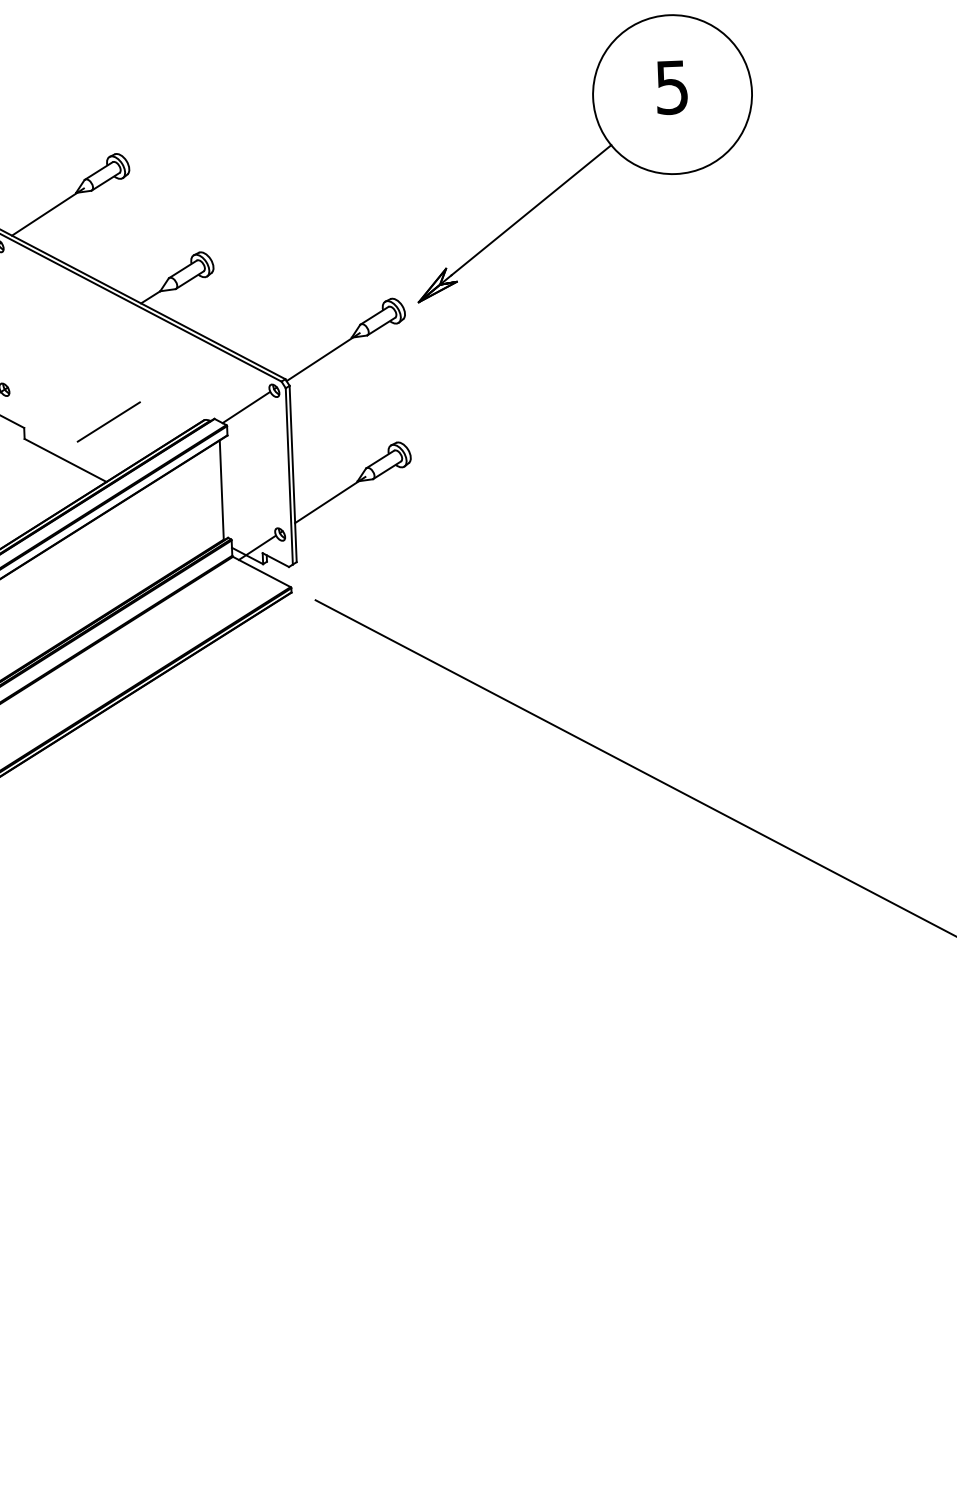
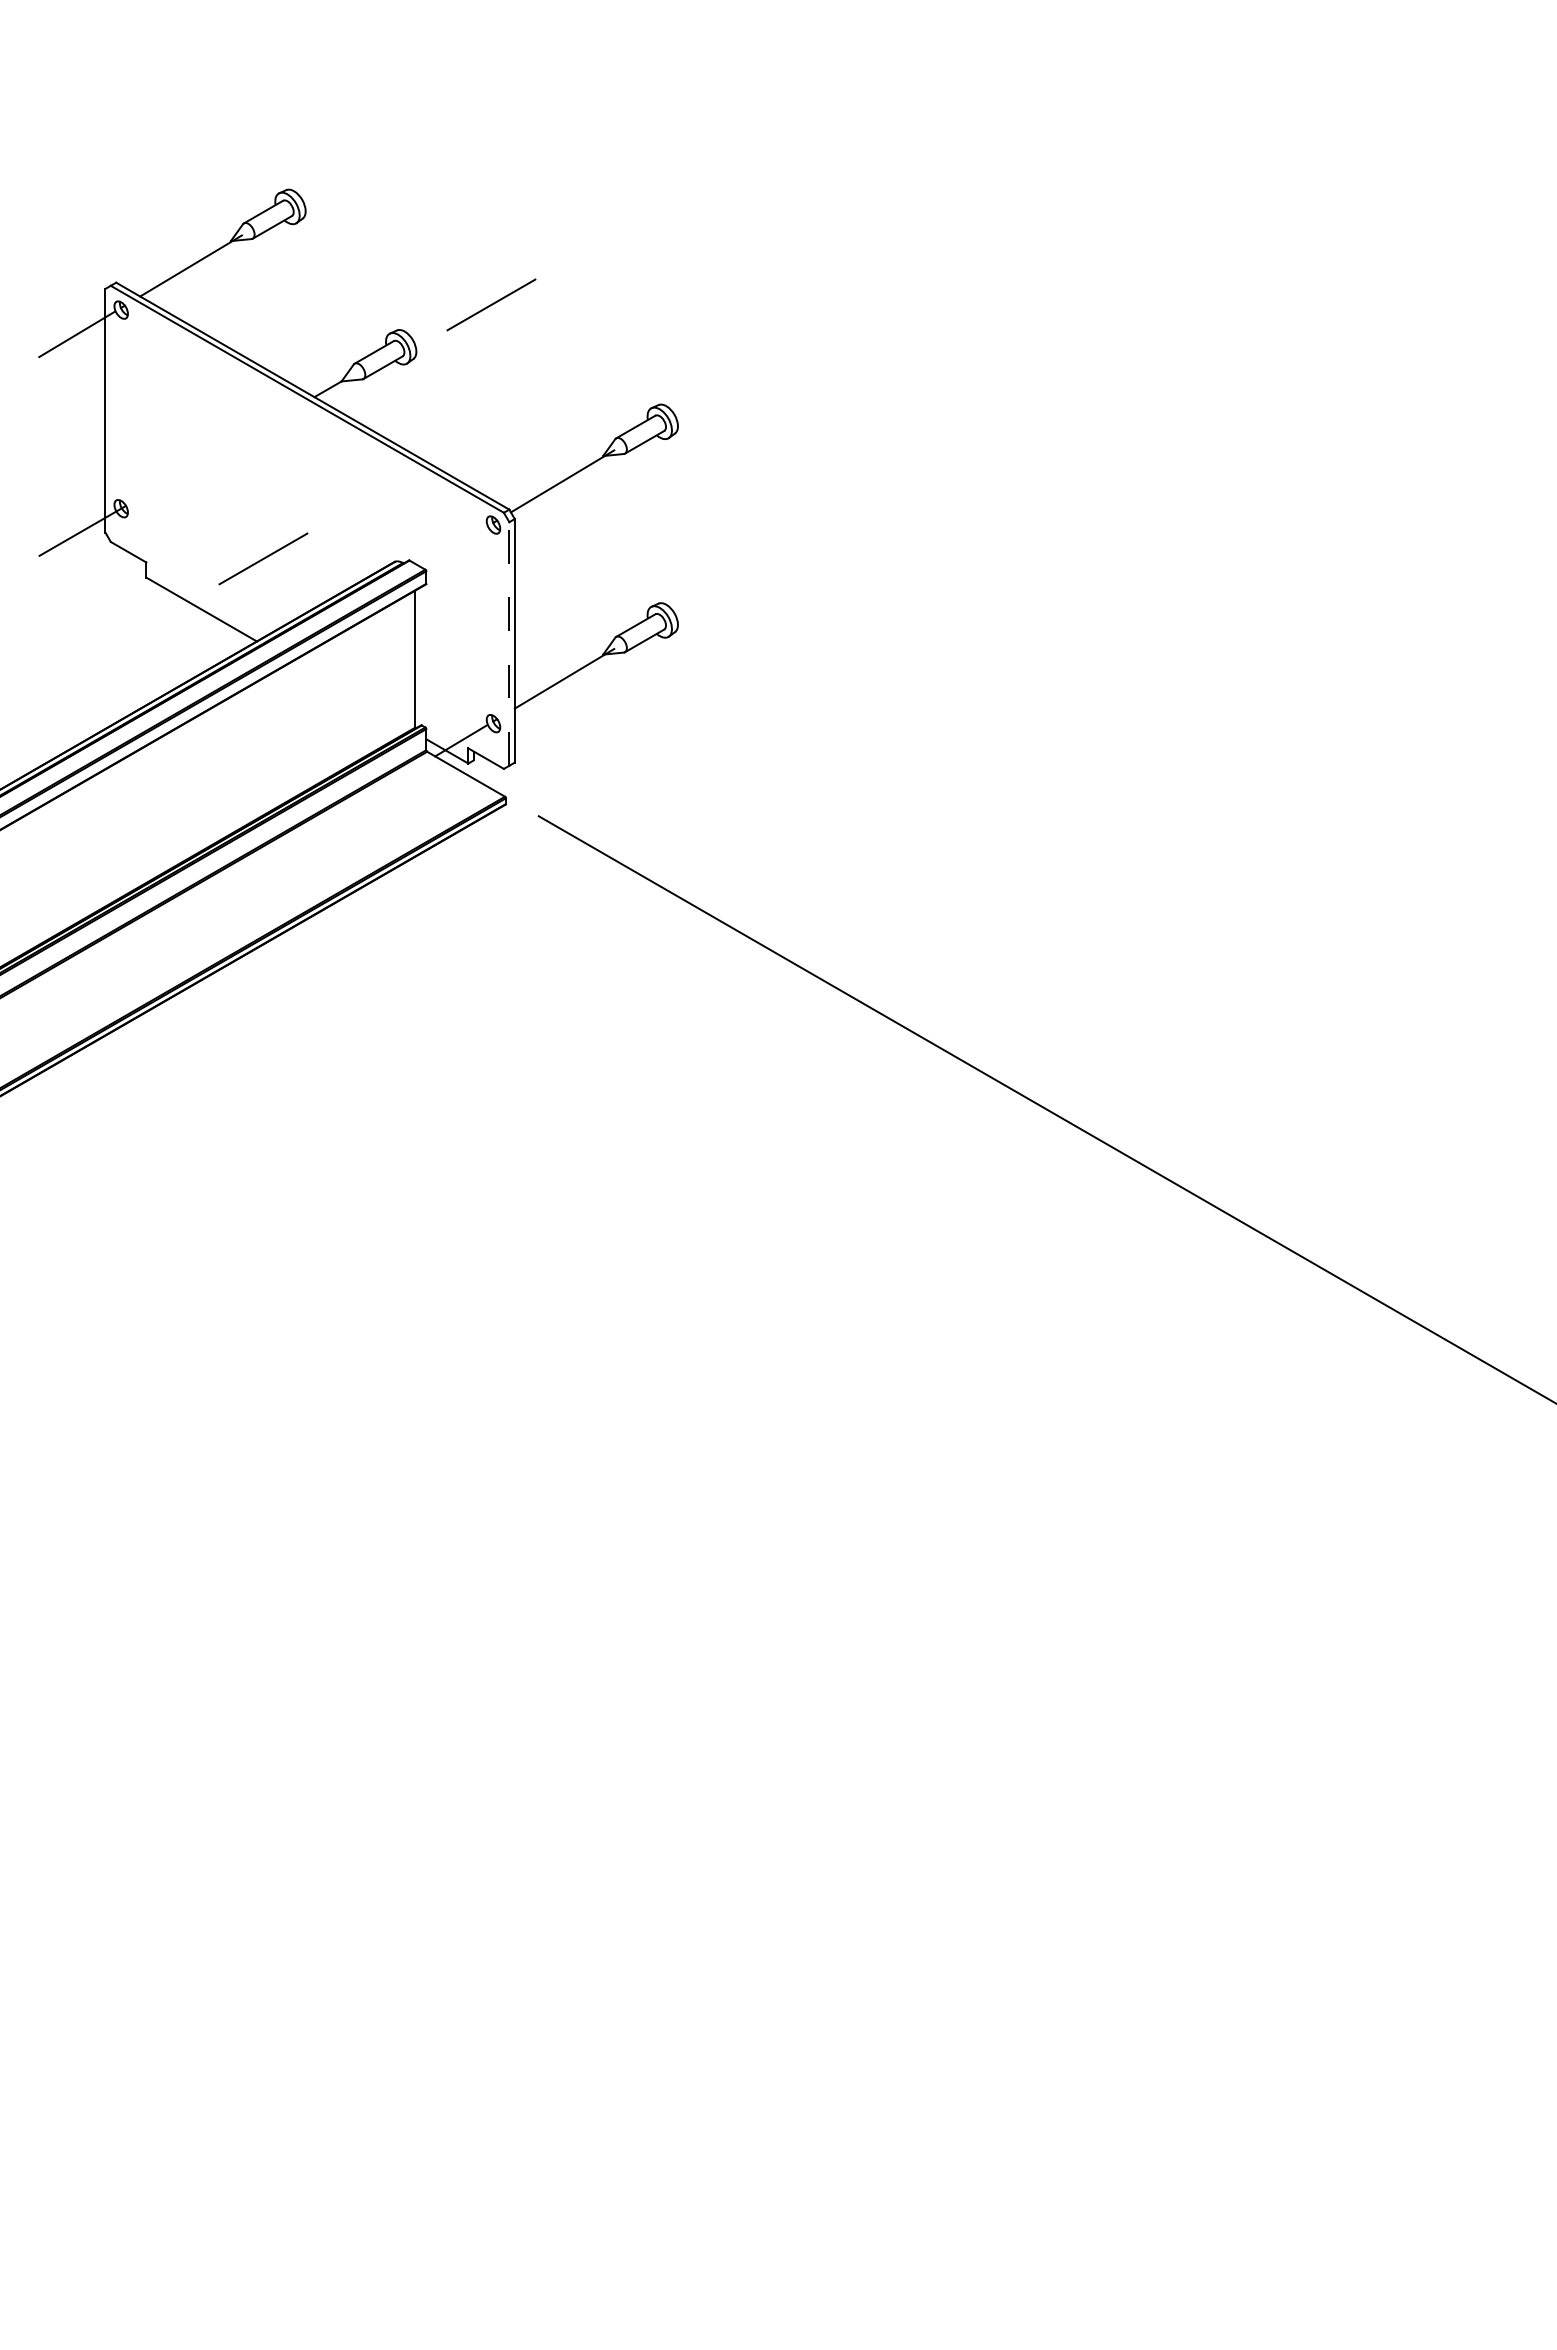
part: (587, 163) -> (938, 228), removed
line: (266, 231) -> (491, 304), added
line: (246, 407) -> (453, 546), removed
line: (289, 476) -> (509, 643), solid -> dashed

